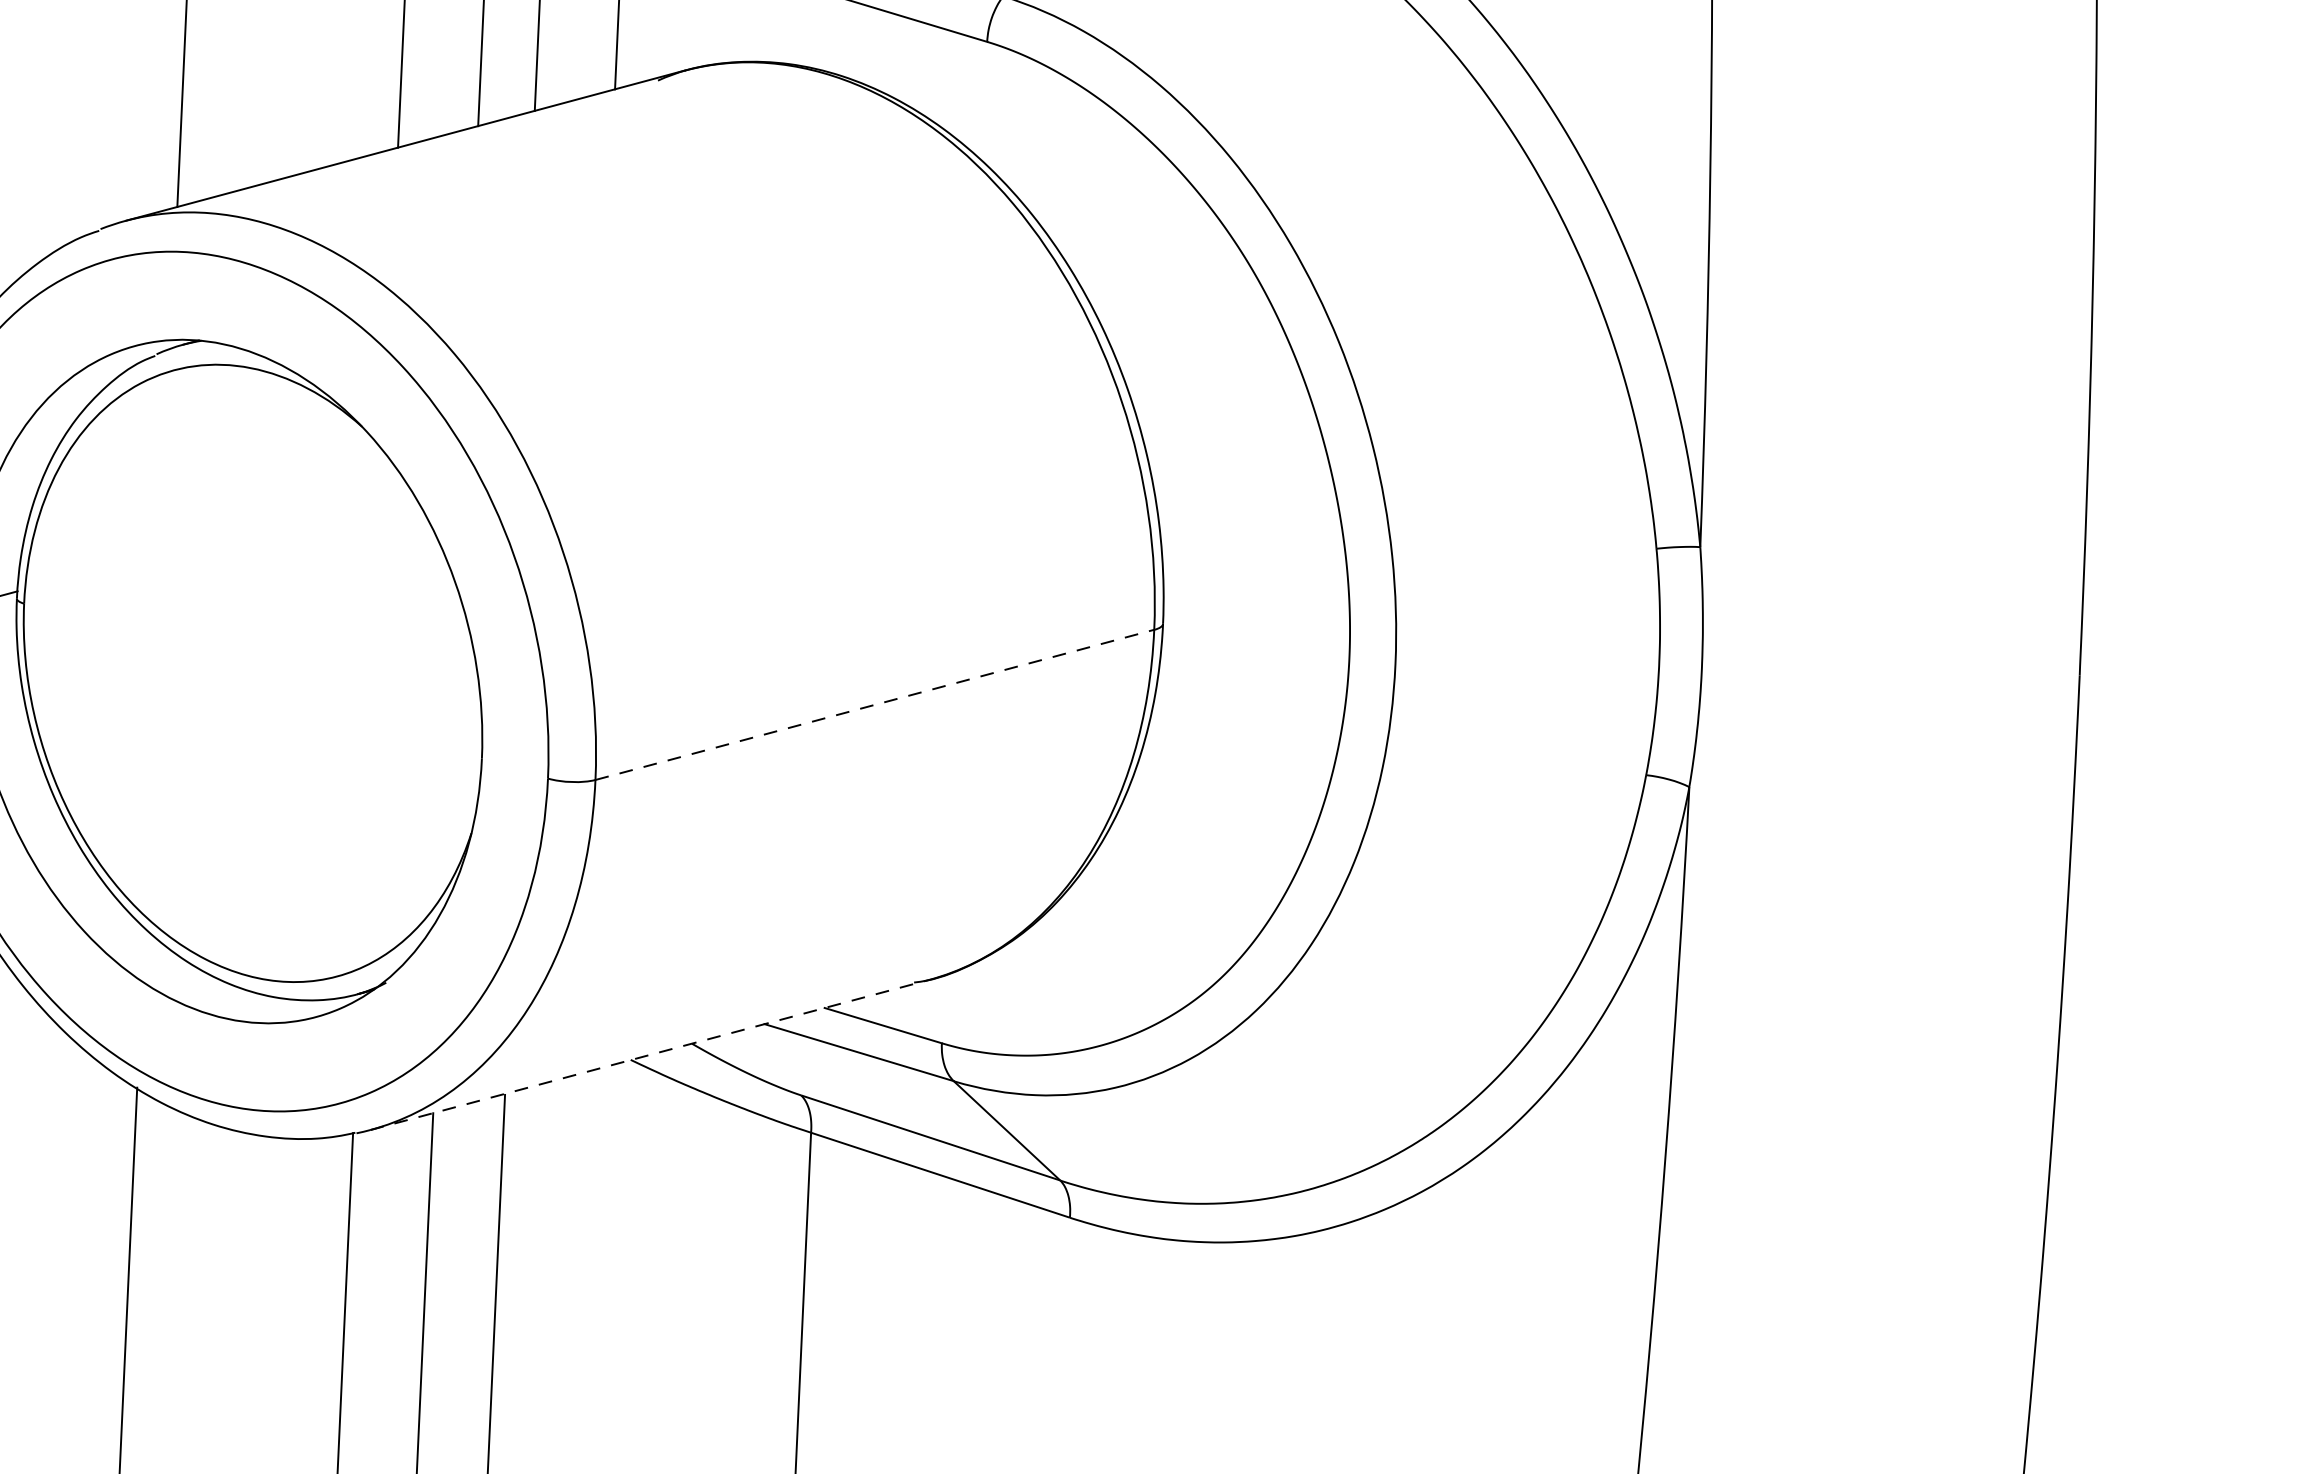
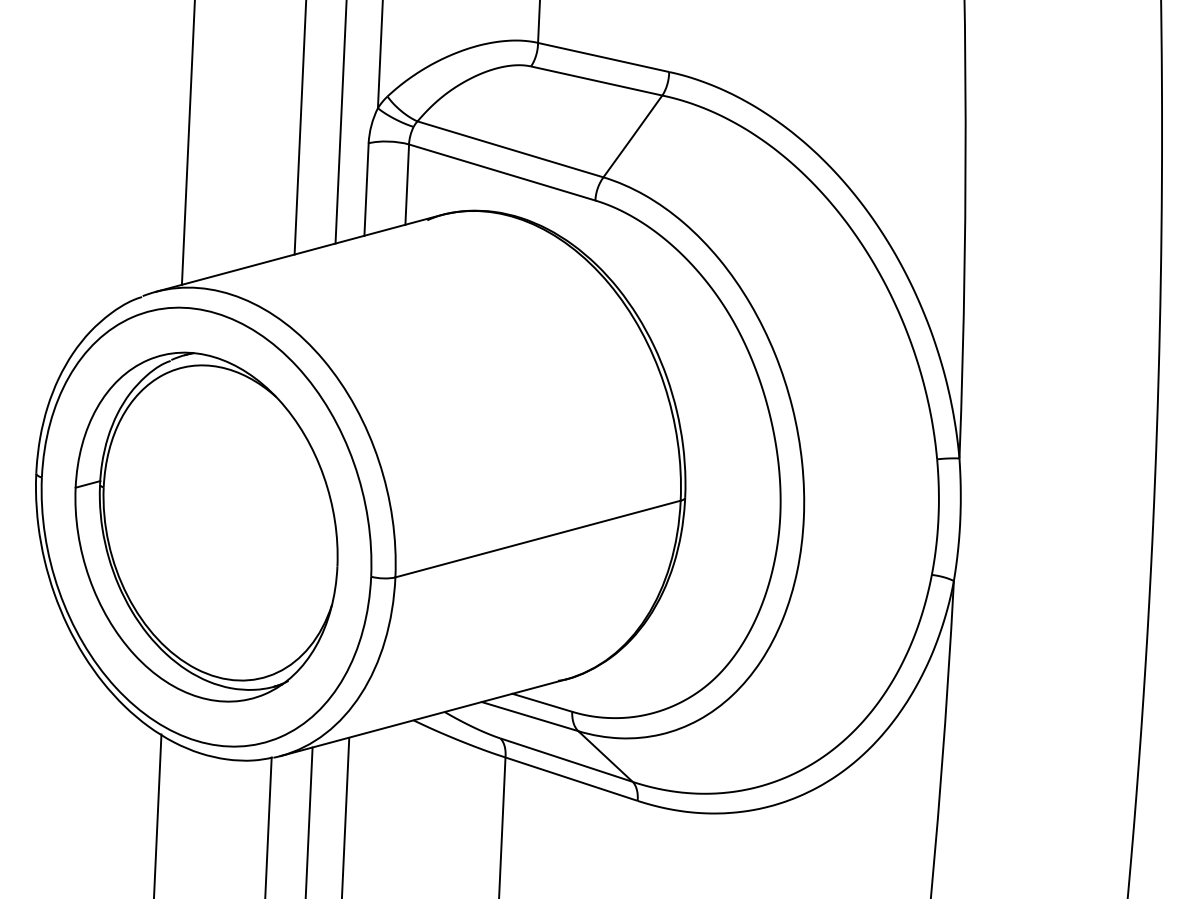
line: (875, 705) -> (538, 539), dashed -> solid
line: (650, 1054) -> (423, 717), dashed -> solid

